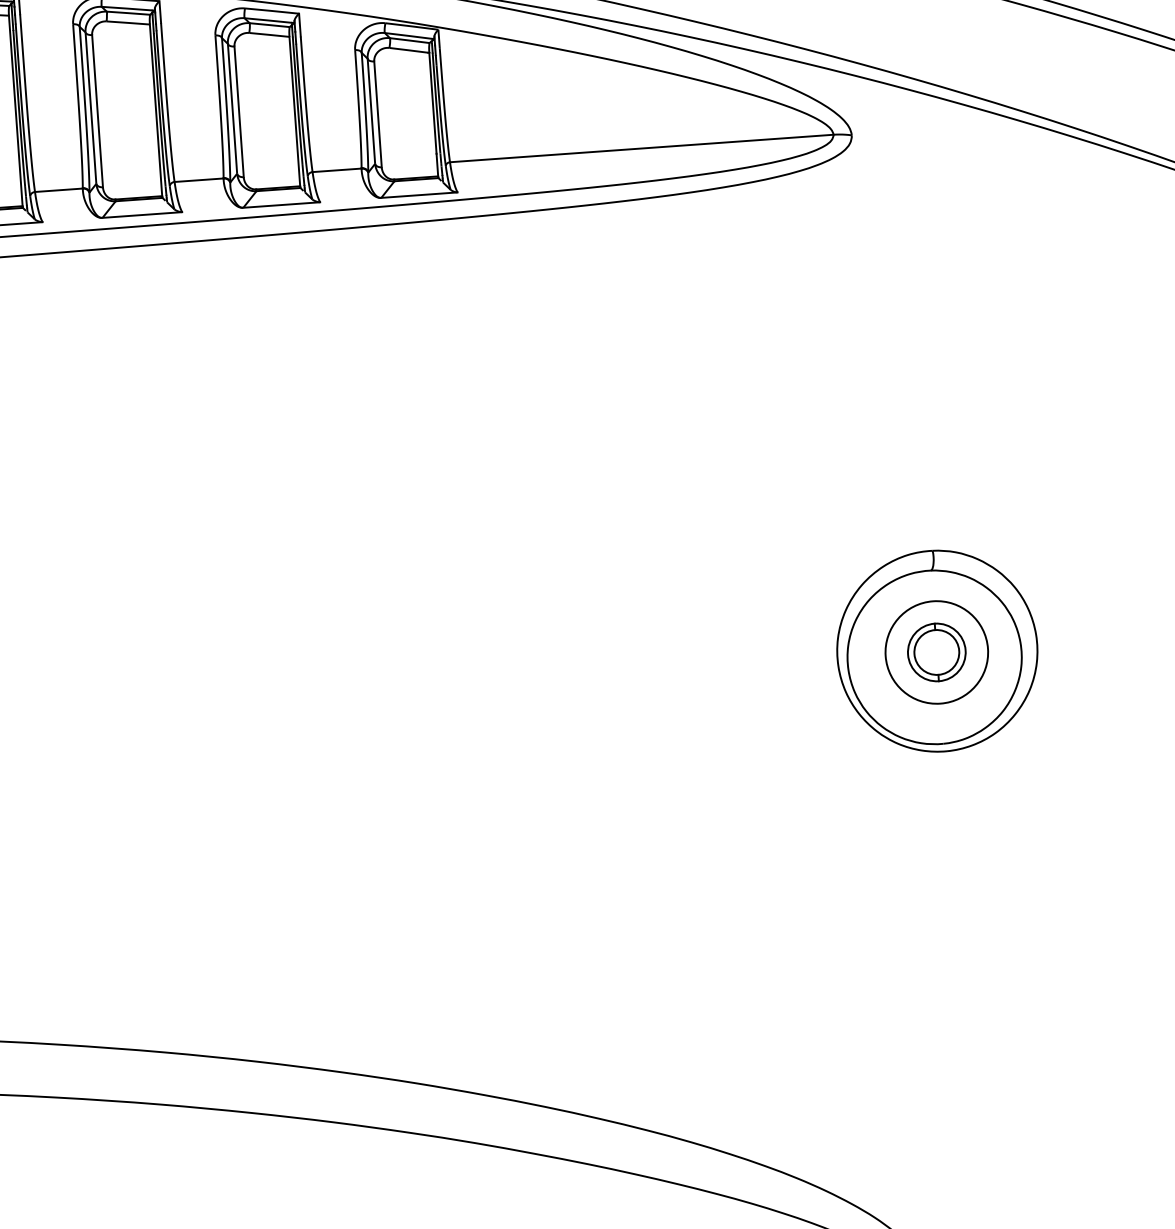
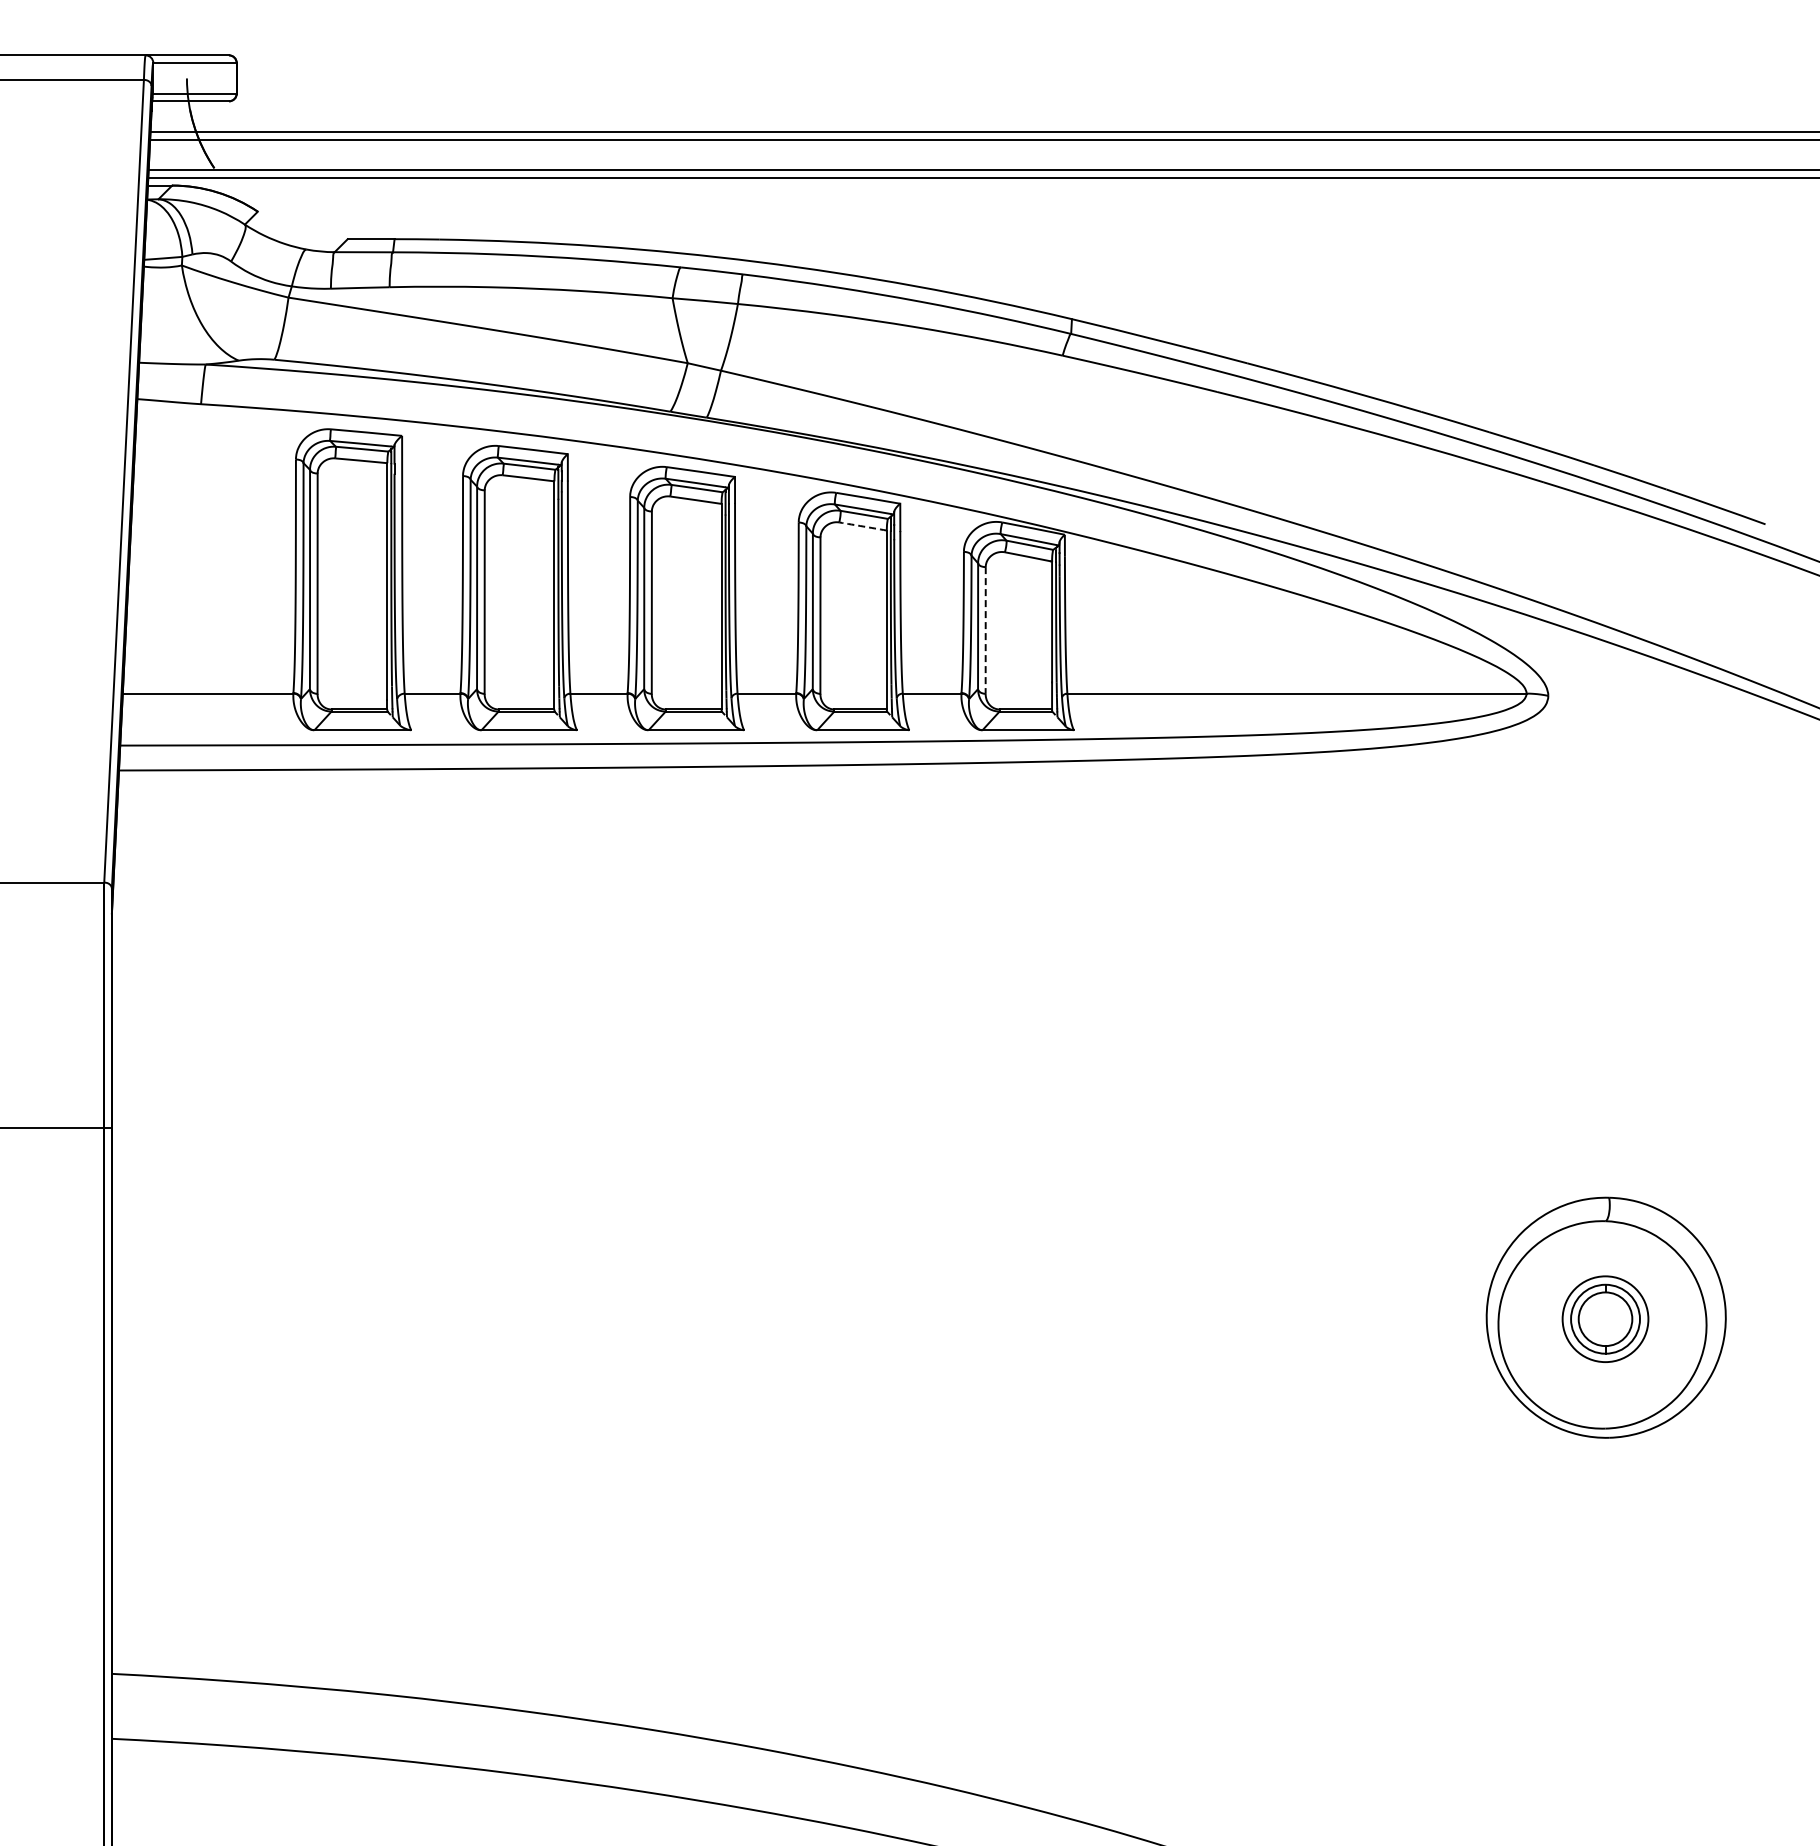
arc: (269, 34) -> (863, 526), solid -> dashed
line: (377, 114) -> (985, 630), solid -> dashed
circle: (936, 651) -> (1605, 1318), size x0.7

